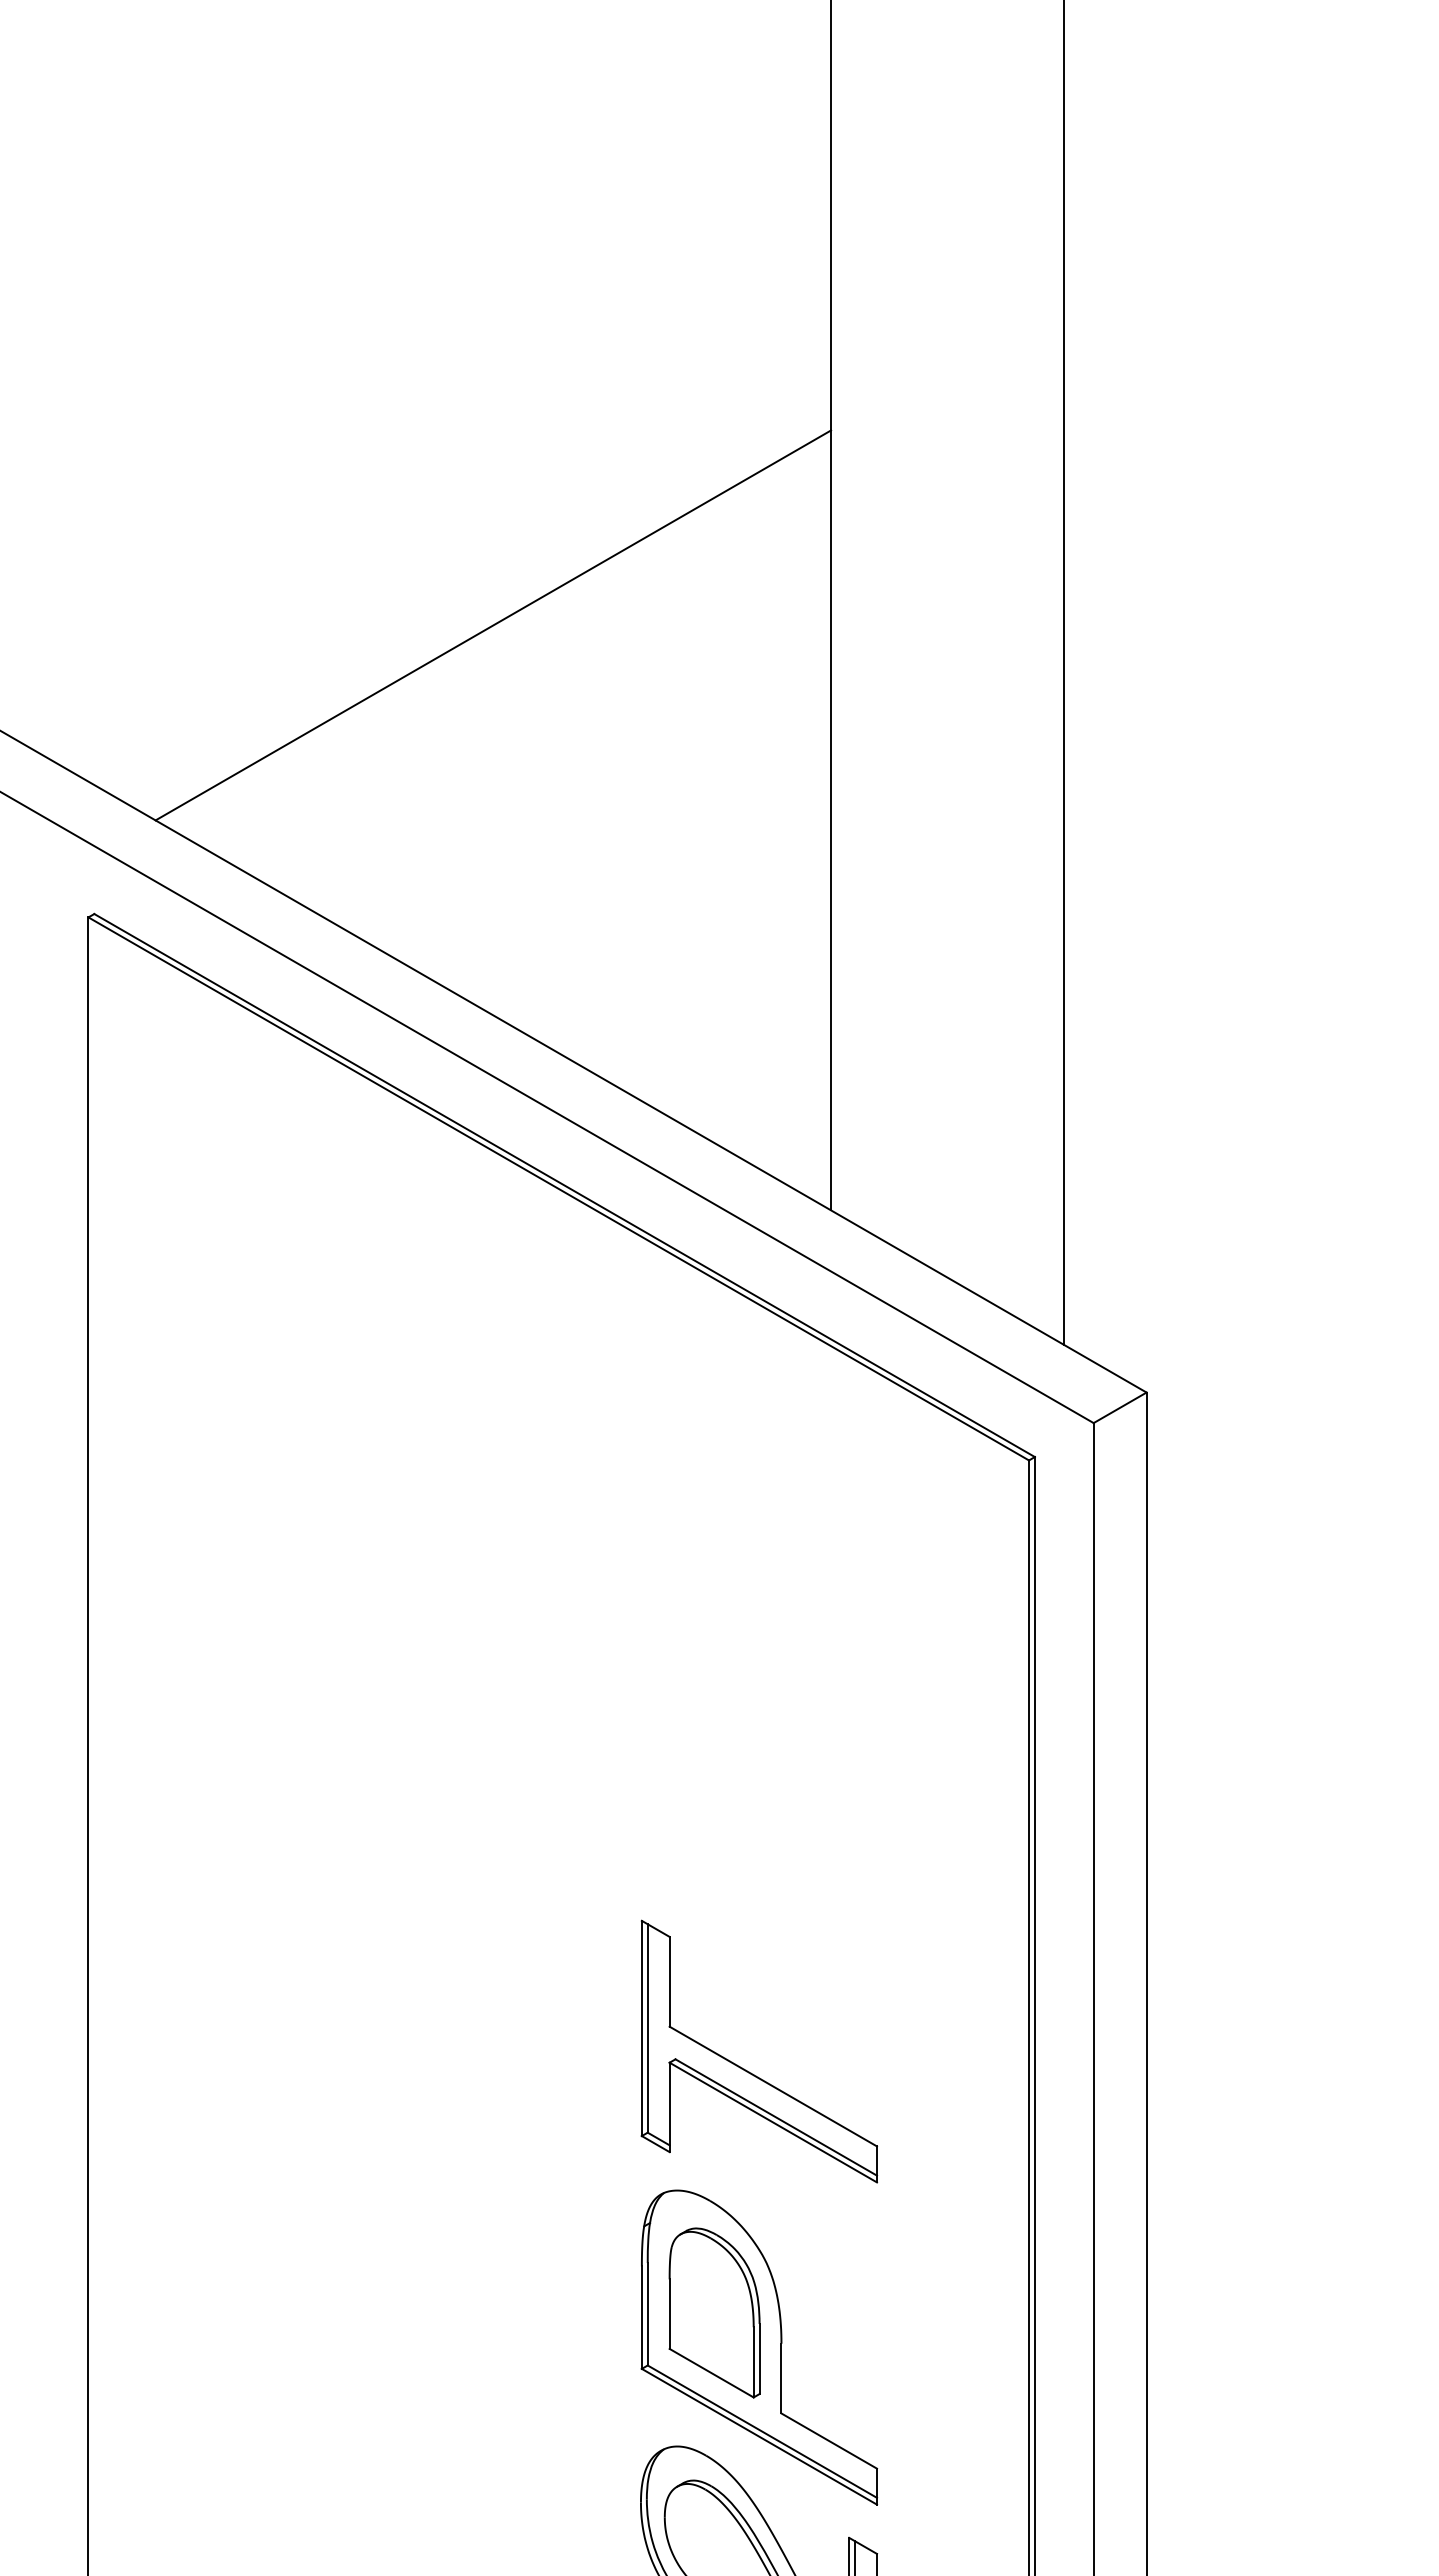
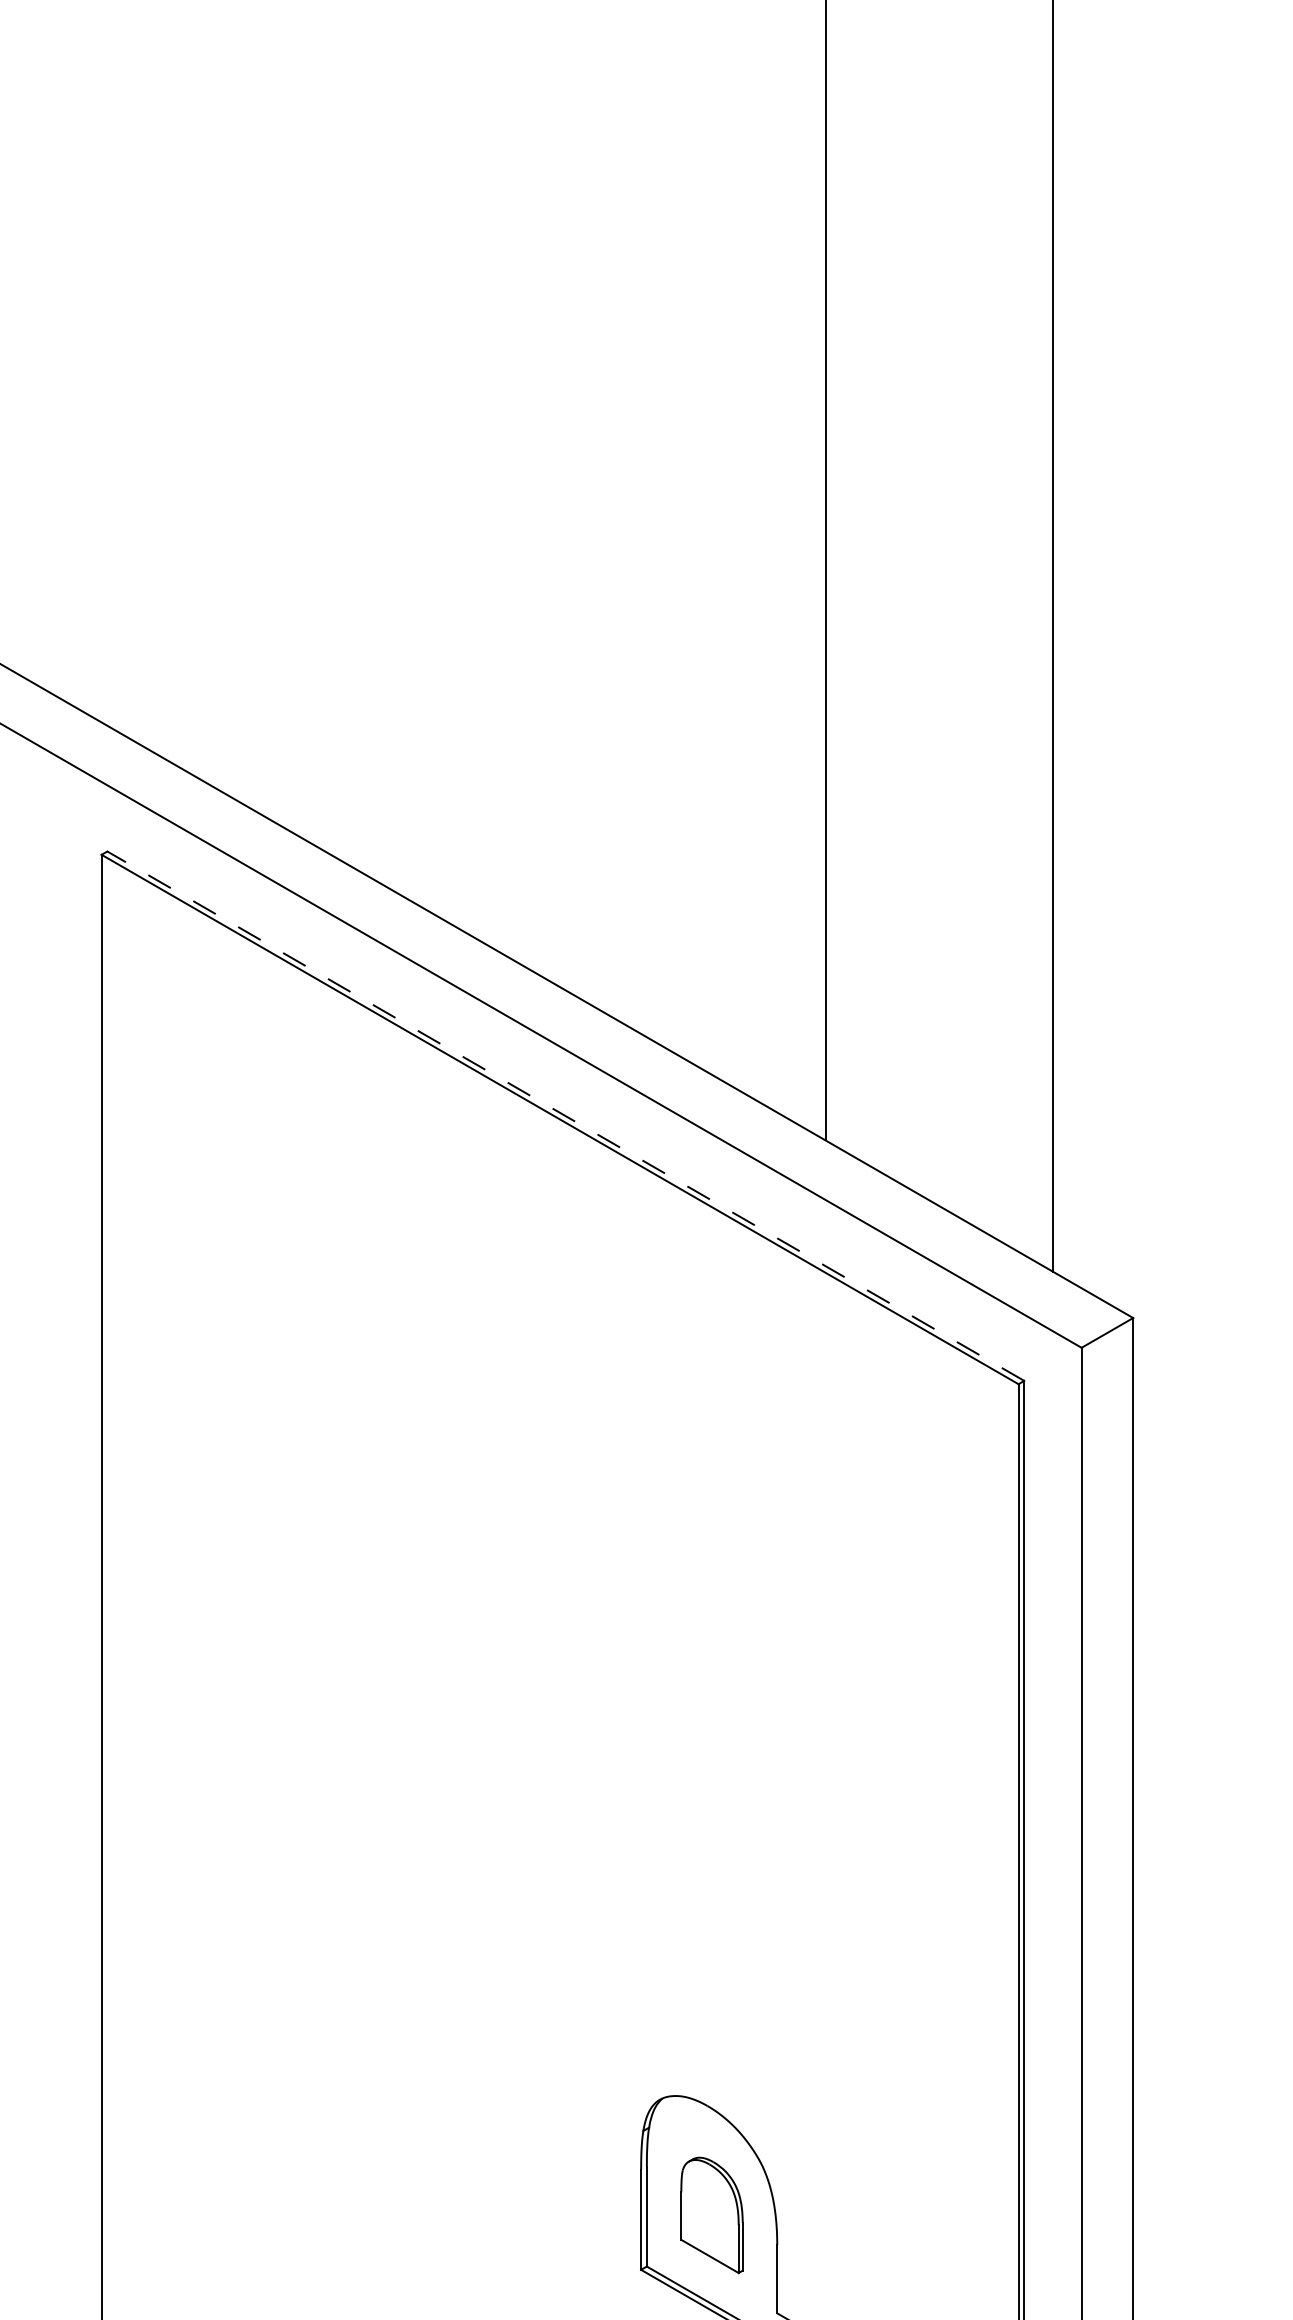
line: (493, 625) -> (496, 570), removed
line: (564, 1185) -> (565, 1116), solid -> dashed
part: (749, 2071) -> (746, 1979), removed
part: (714, 2312) -> (711, 2214), size x0.7

